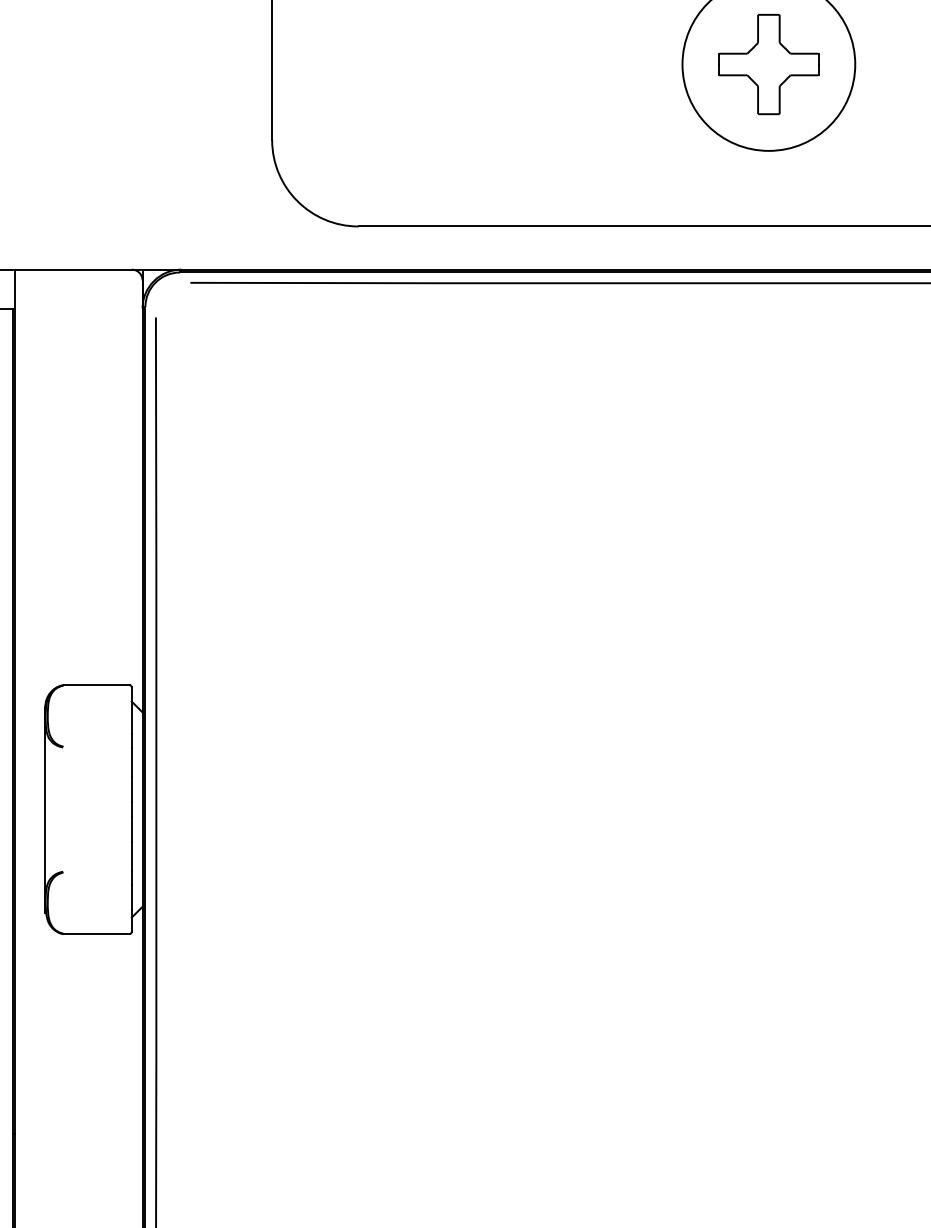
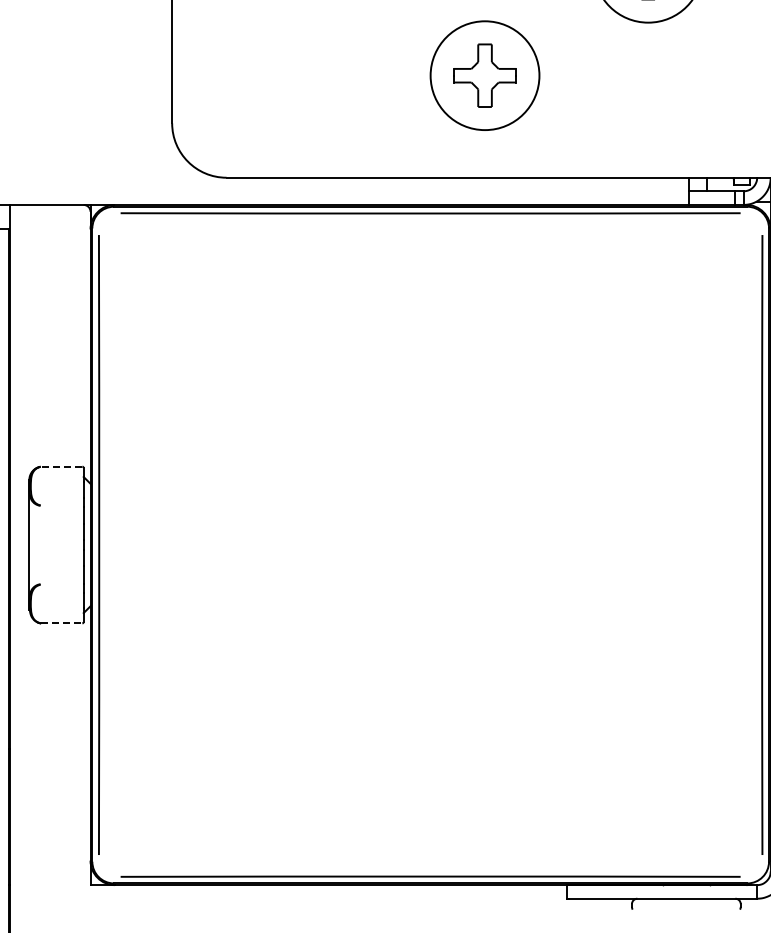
line: (96, 684) -> (61, 466), solid -> dashed
line: (96, 934) -> (61, 623), solid -> dashed

